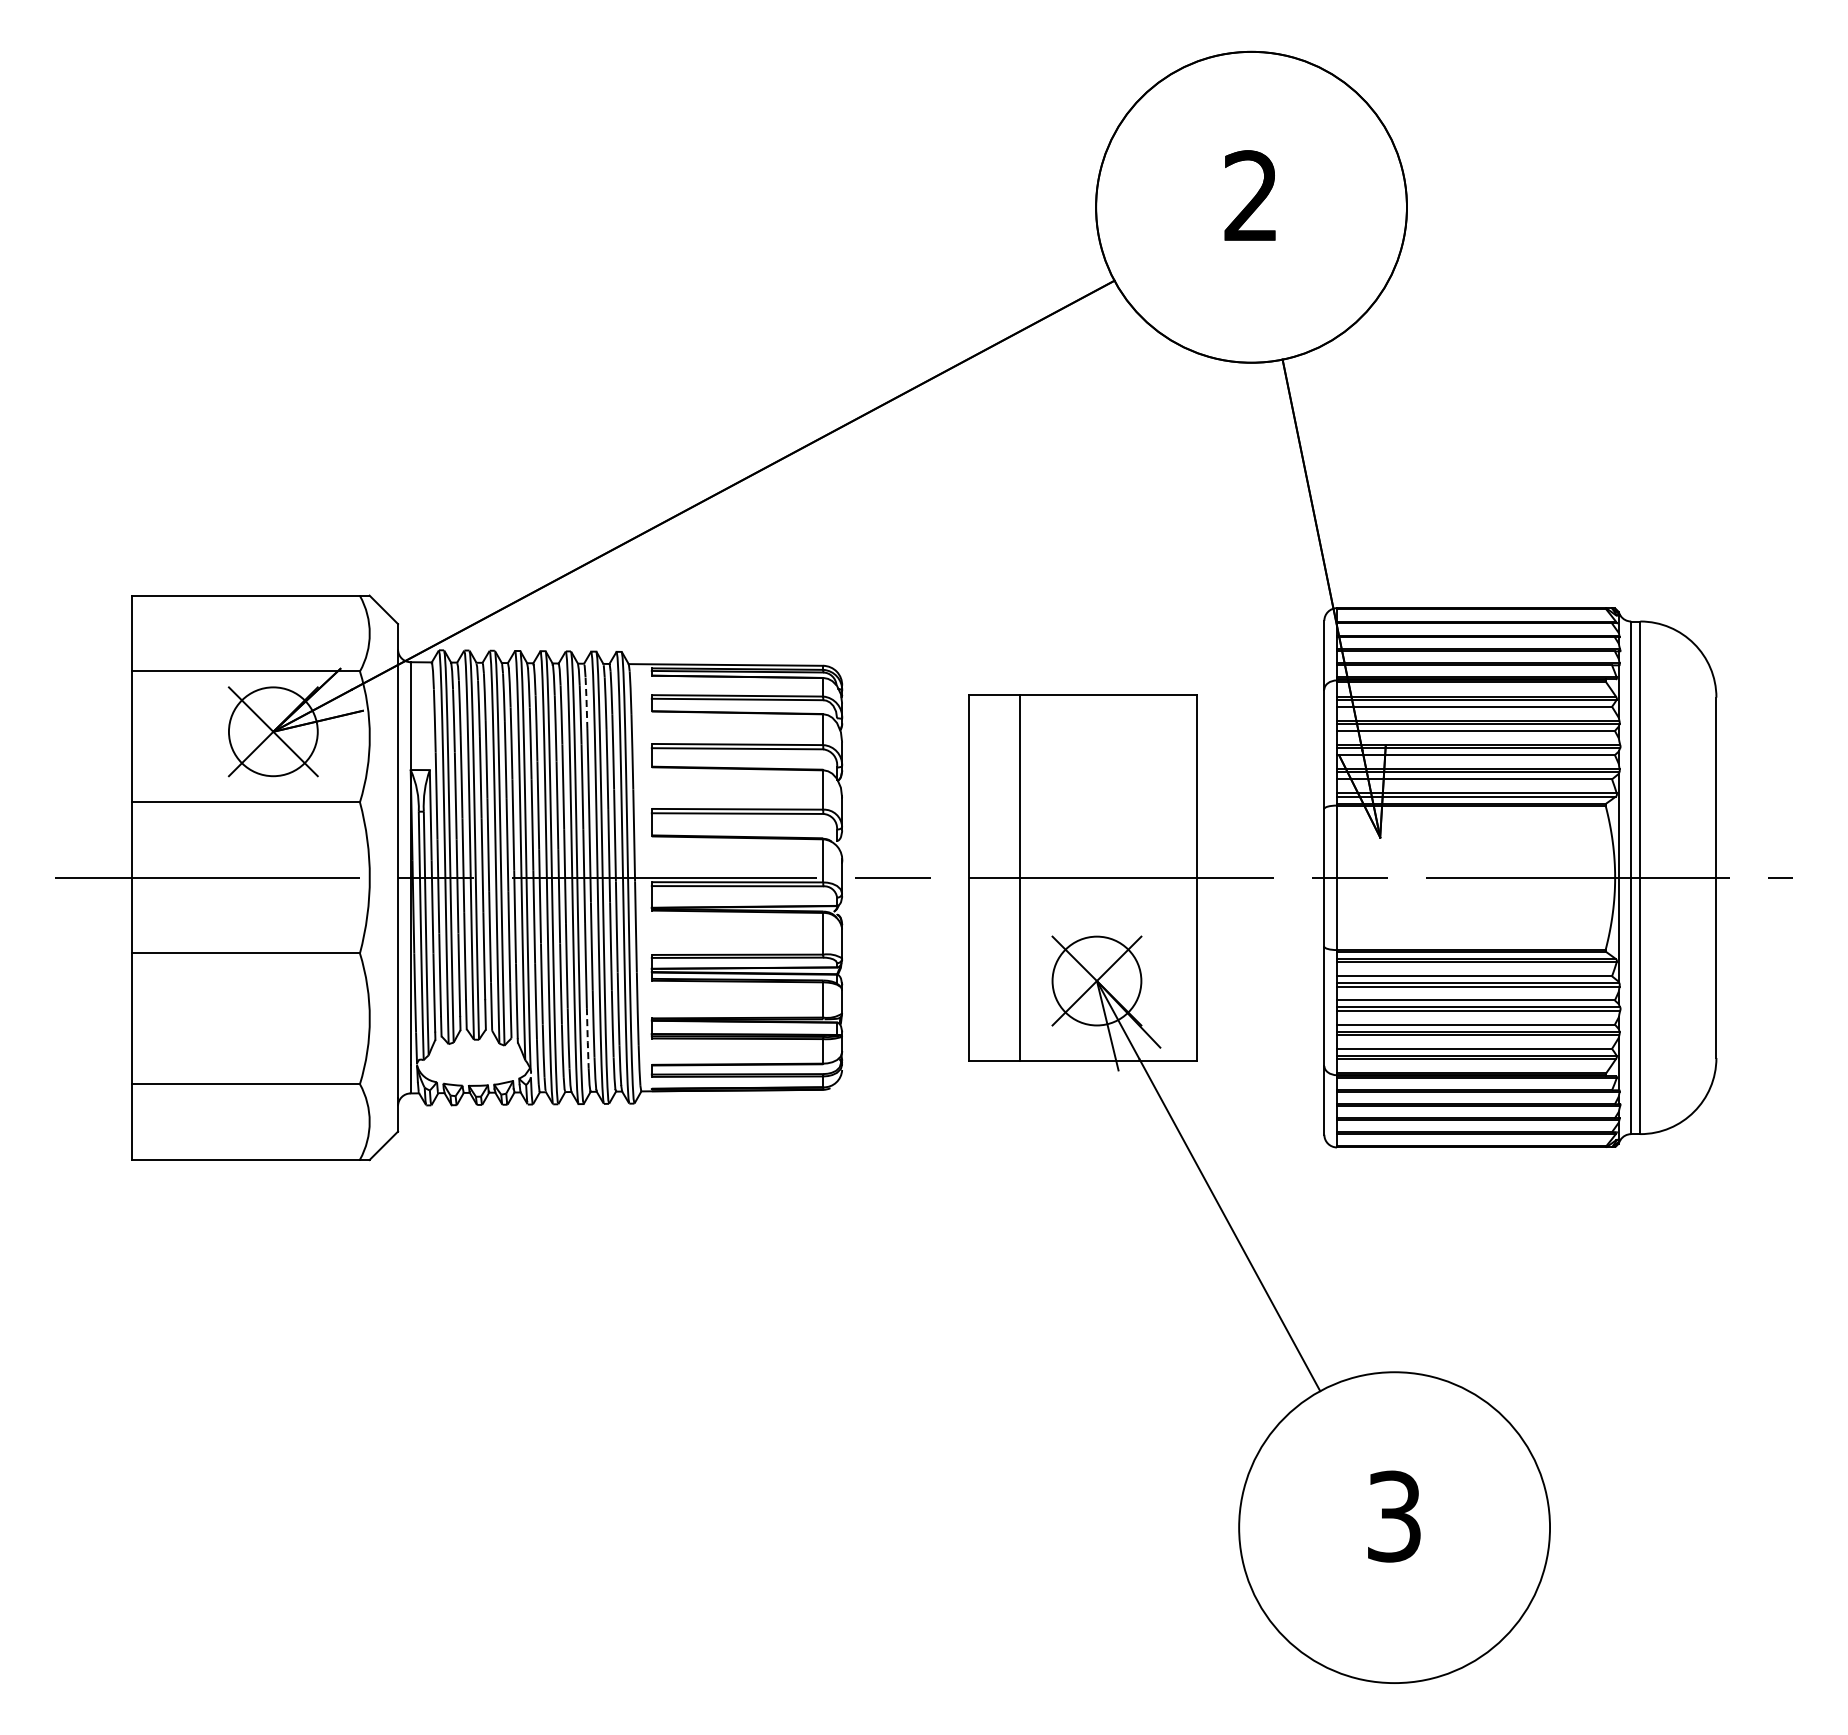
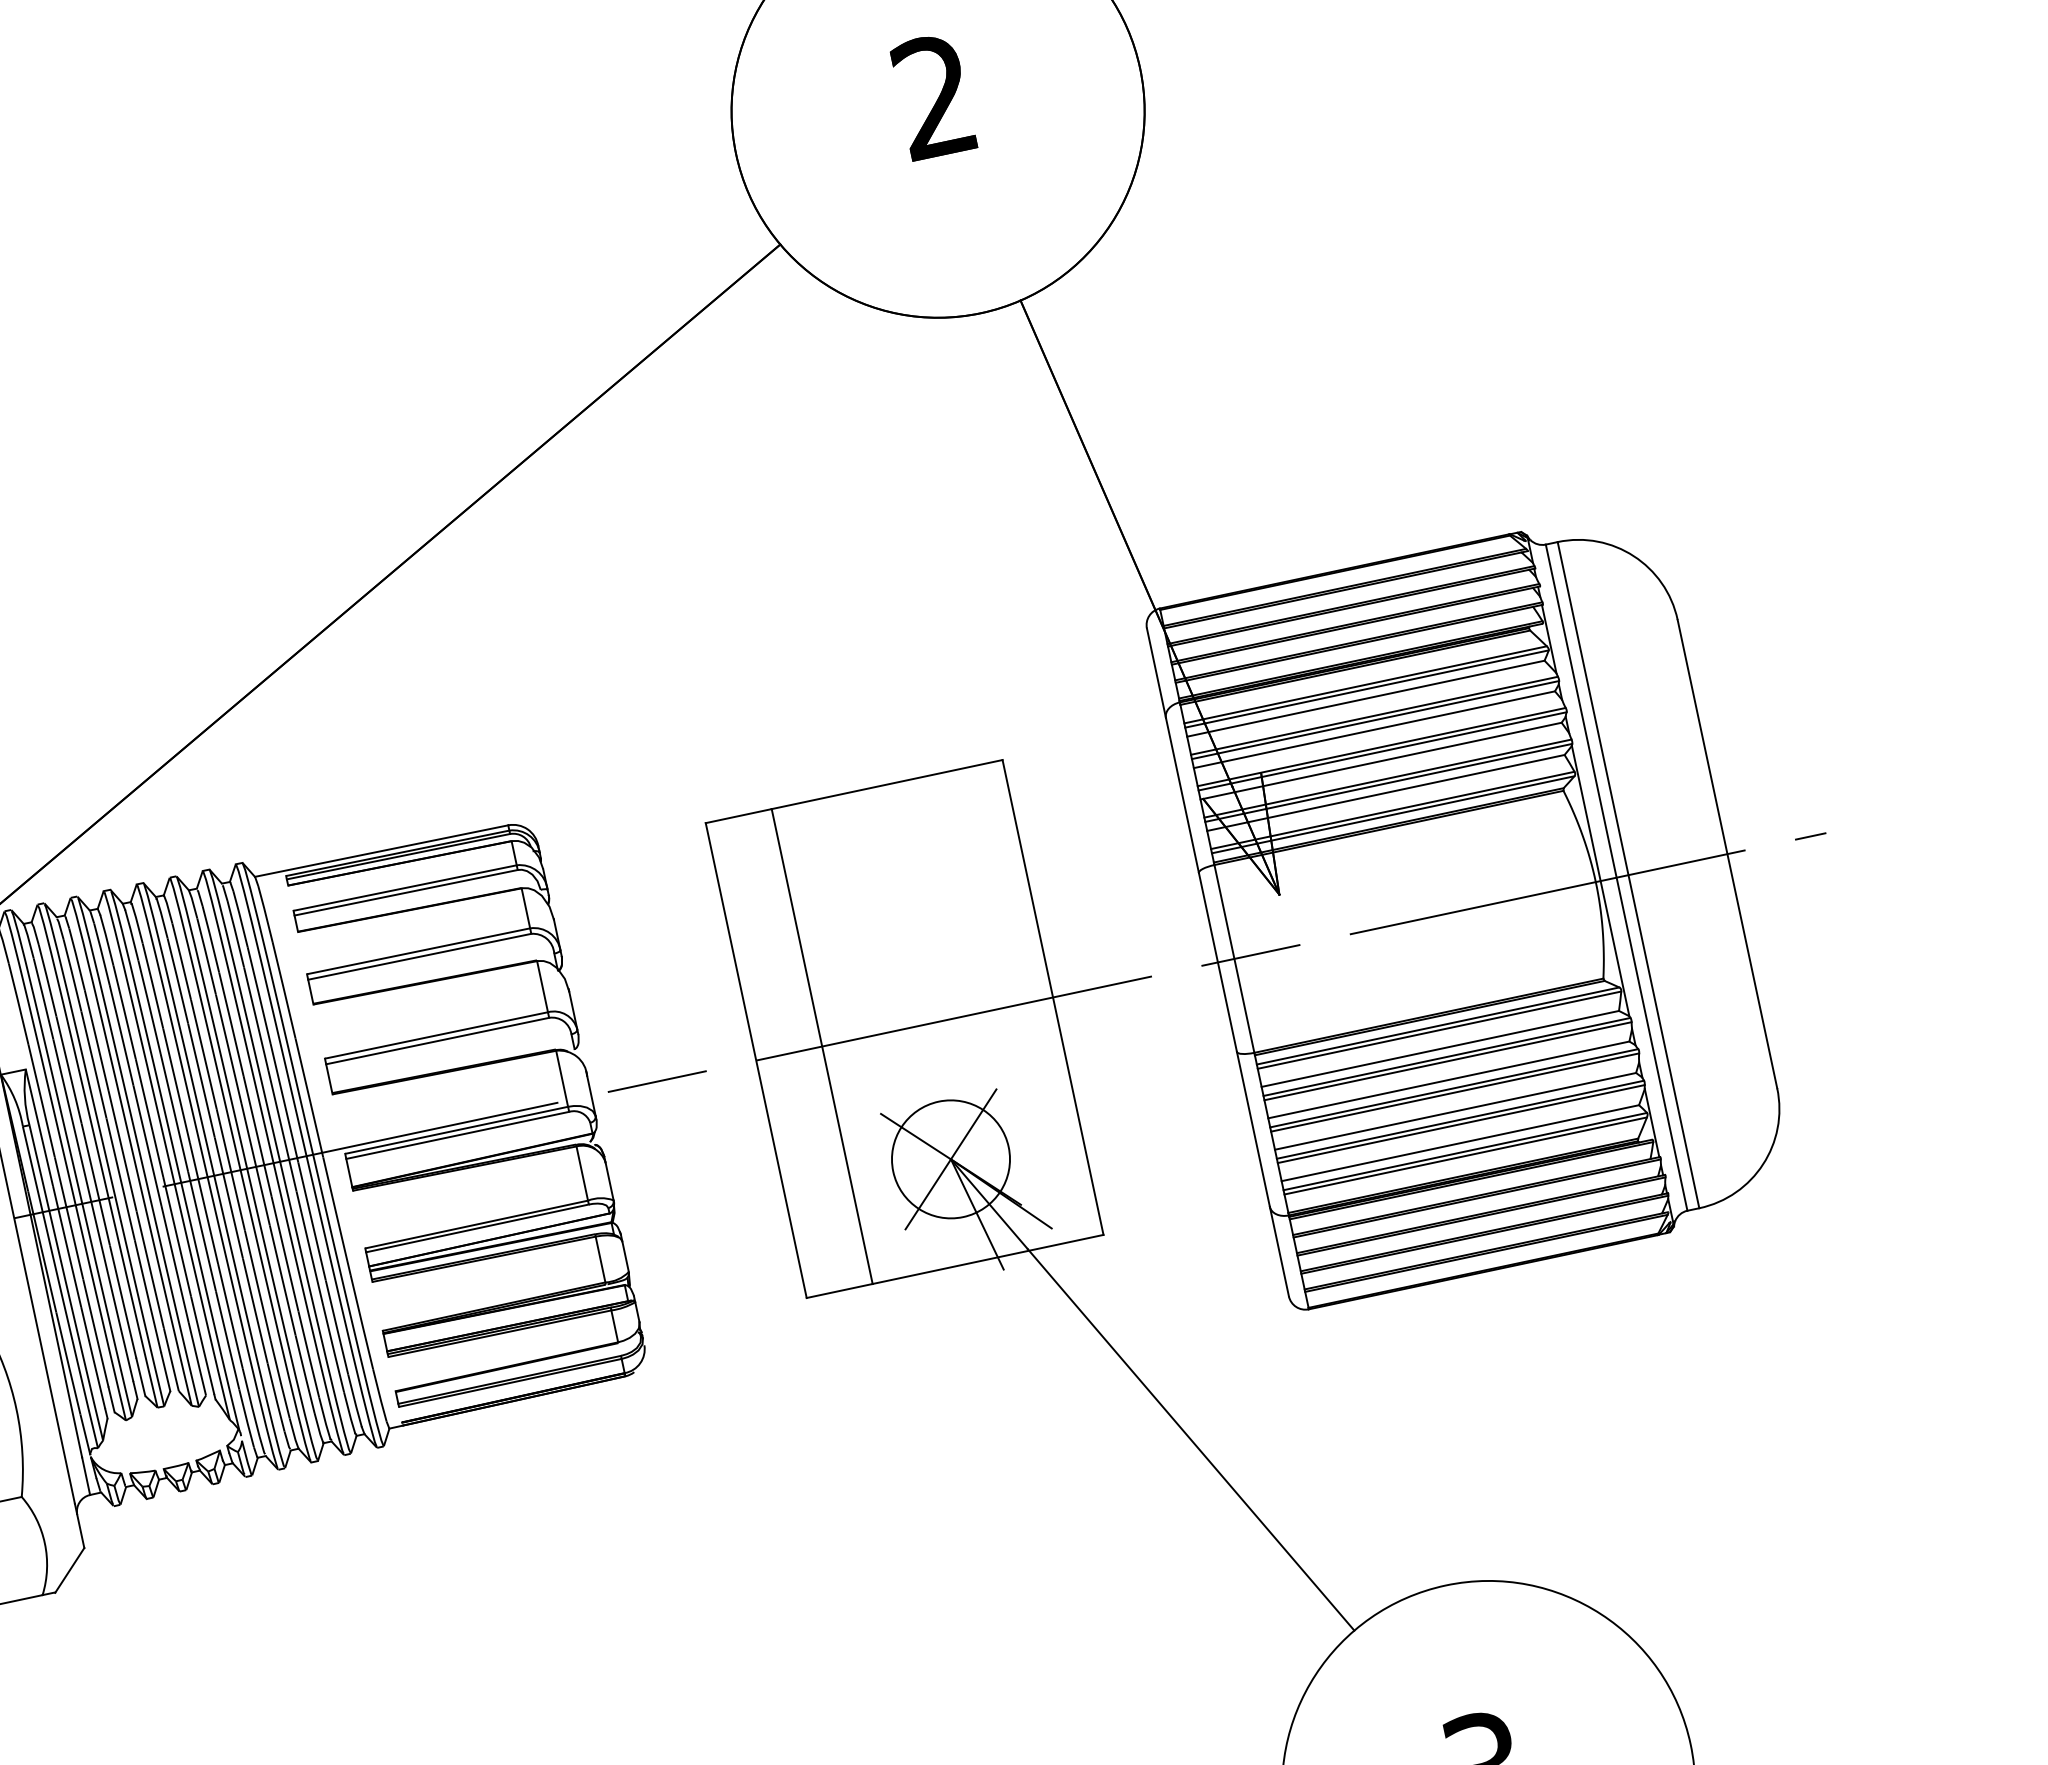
line: (586, 702) -> (210, 938), dashed -> solid
line: (587, 1039) -> (305, 1376), dashed -> solid

